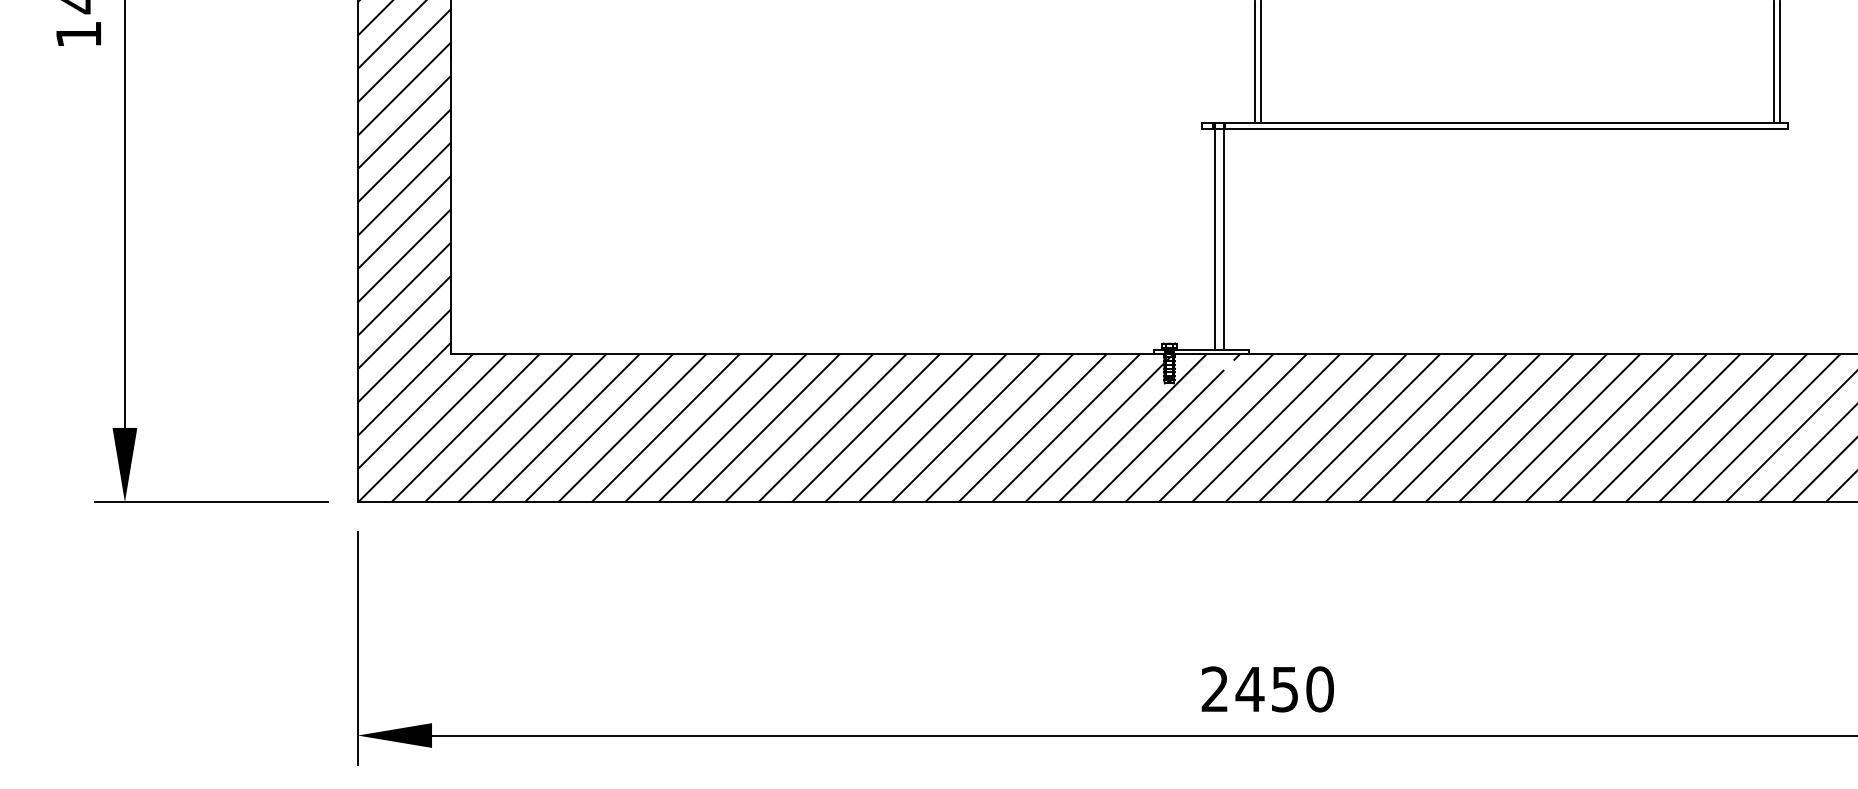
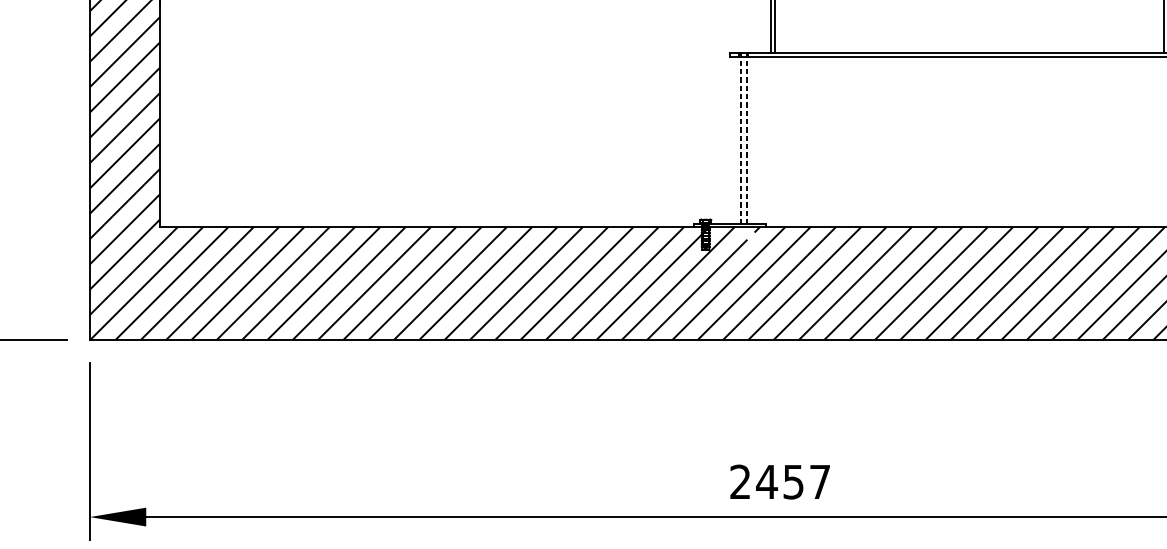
line: (1215, 236) -> (740, 138), solid -> dashed
line: (1224, 236) -> (747, 138), solid -> dashed
text: (1319, 689) -> (819, 482), 2450 -> 2457

